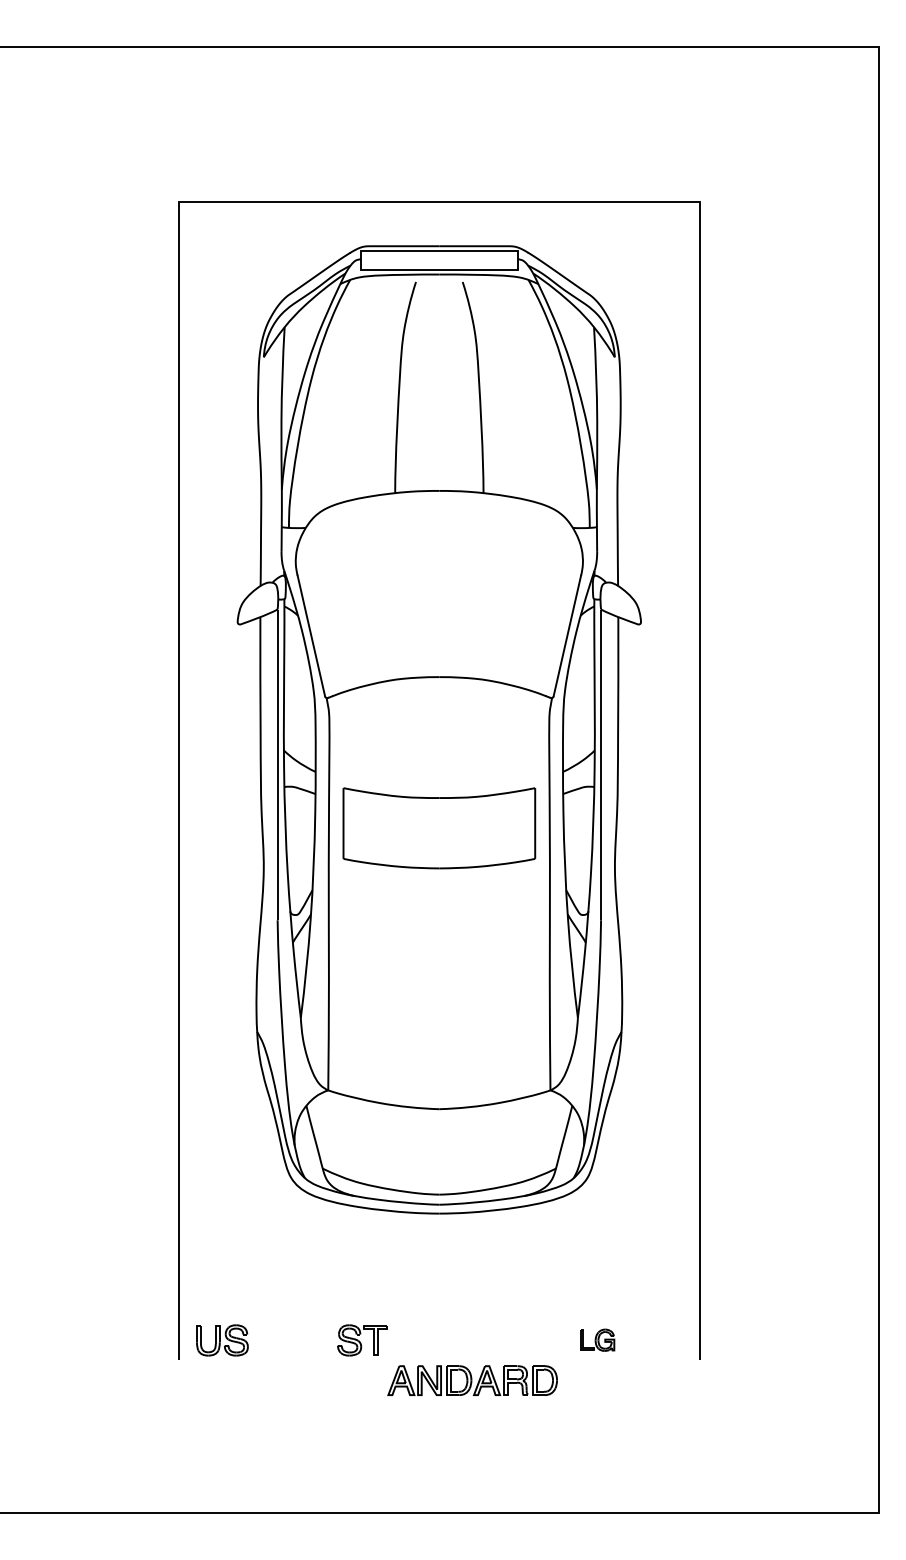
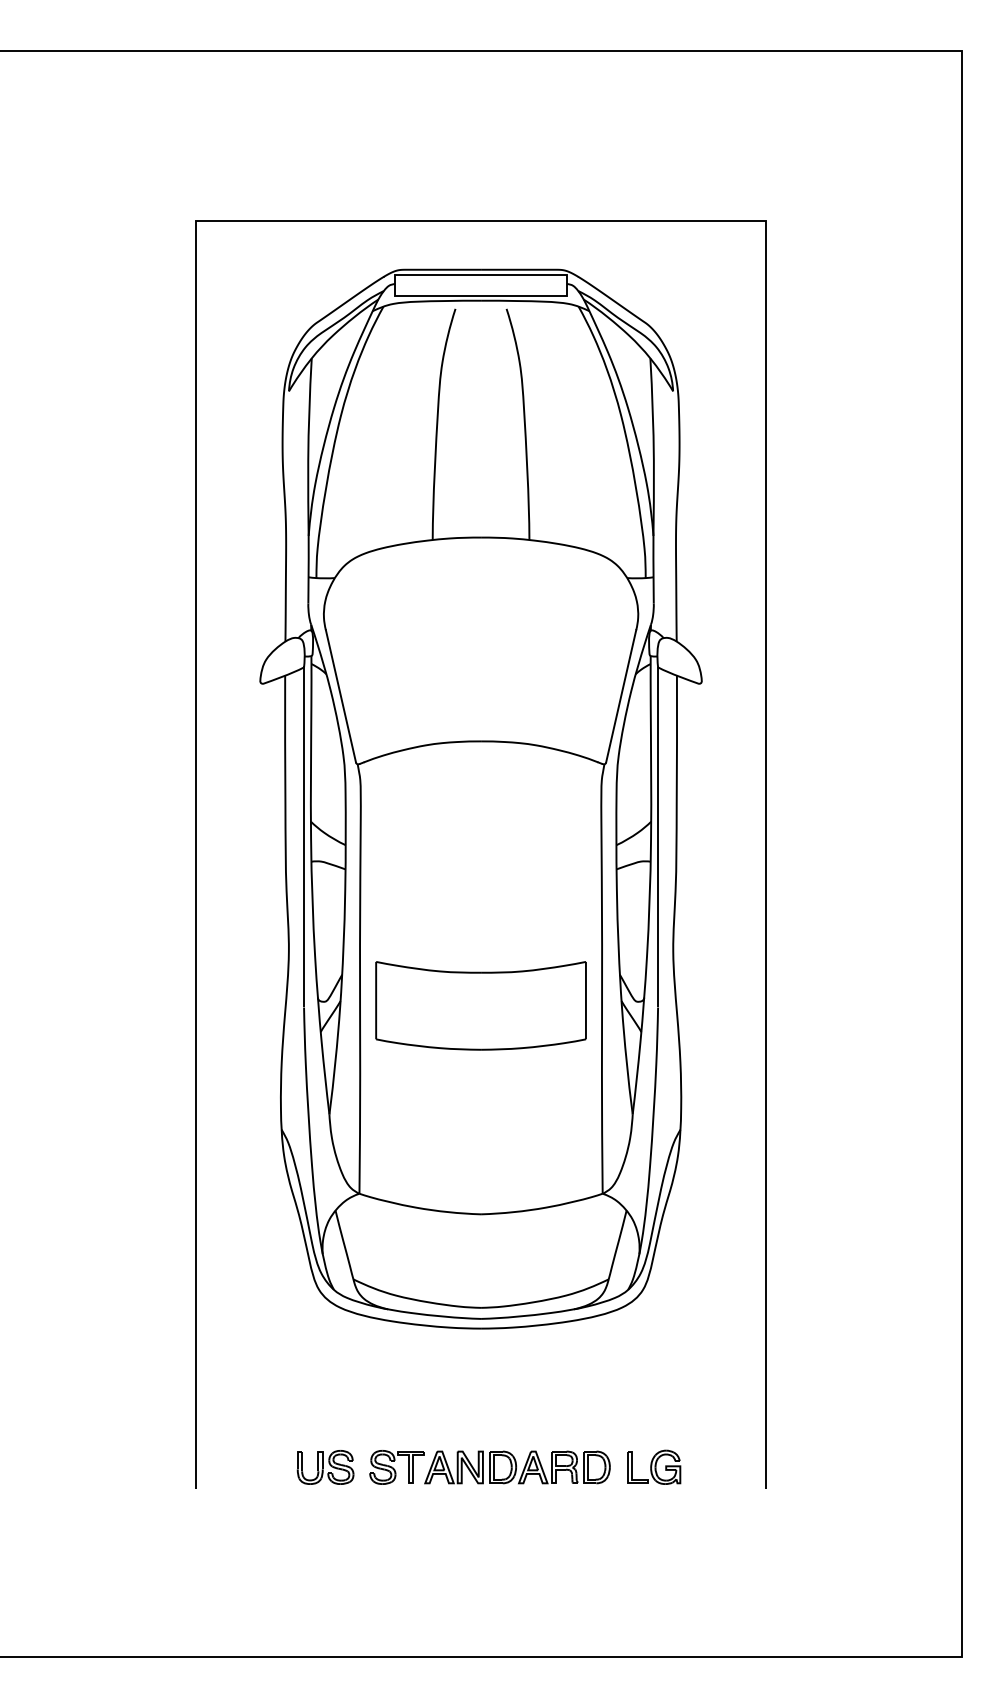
part: (438, 827) -> (480, 1005), moved
part: (597, 1339) -> (654, 1466), size x1.43
part: (222, 1340) -> (325, 1467), moved
part: (472, 1380) -> (517, 1467), moved

